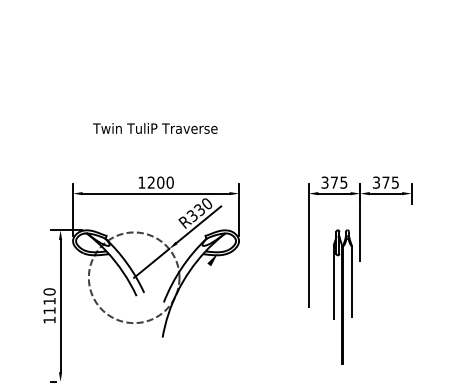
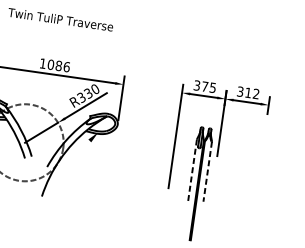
text: (160, 182) -> (58, 65), 1200 -> 1086
text: (390, 182) -> (252, 93), 375 -> 312
line: (333, 281) -> (192, 169), solid -> dashed
line: (351, 281) -> (207, 171), solid -> dashed

